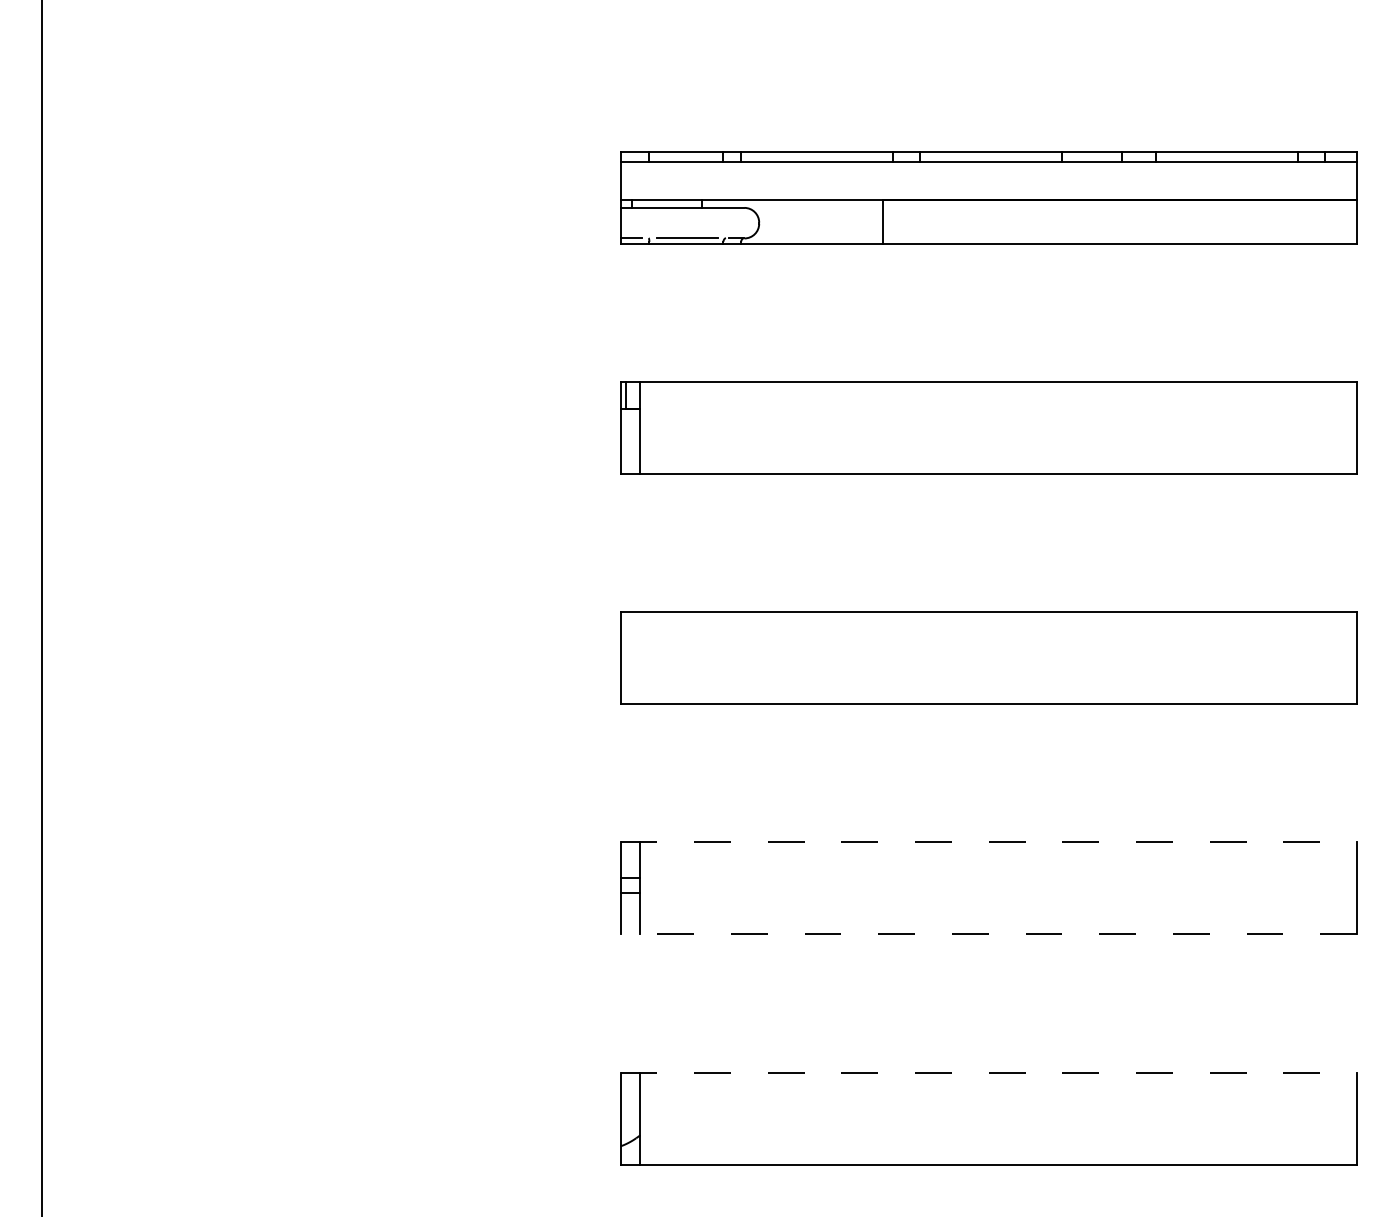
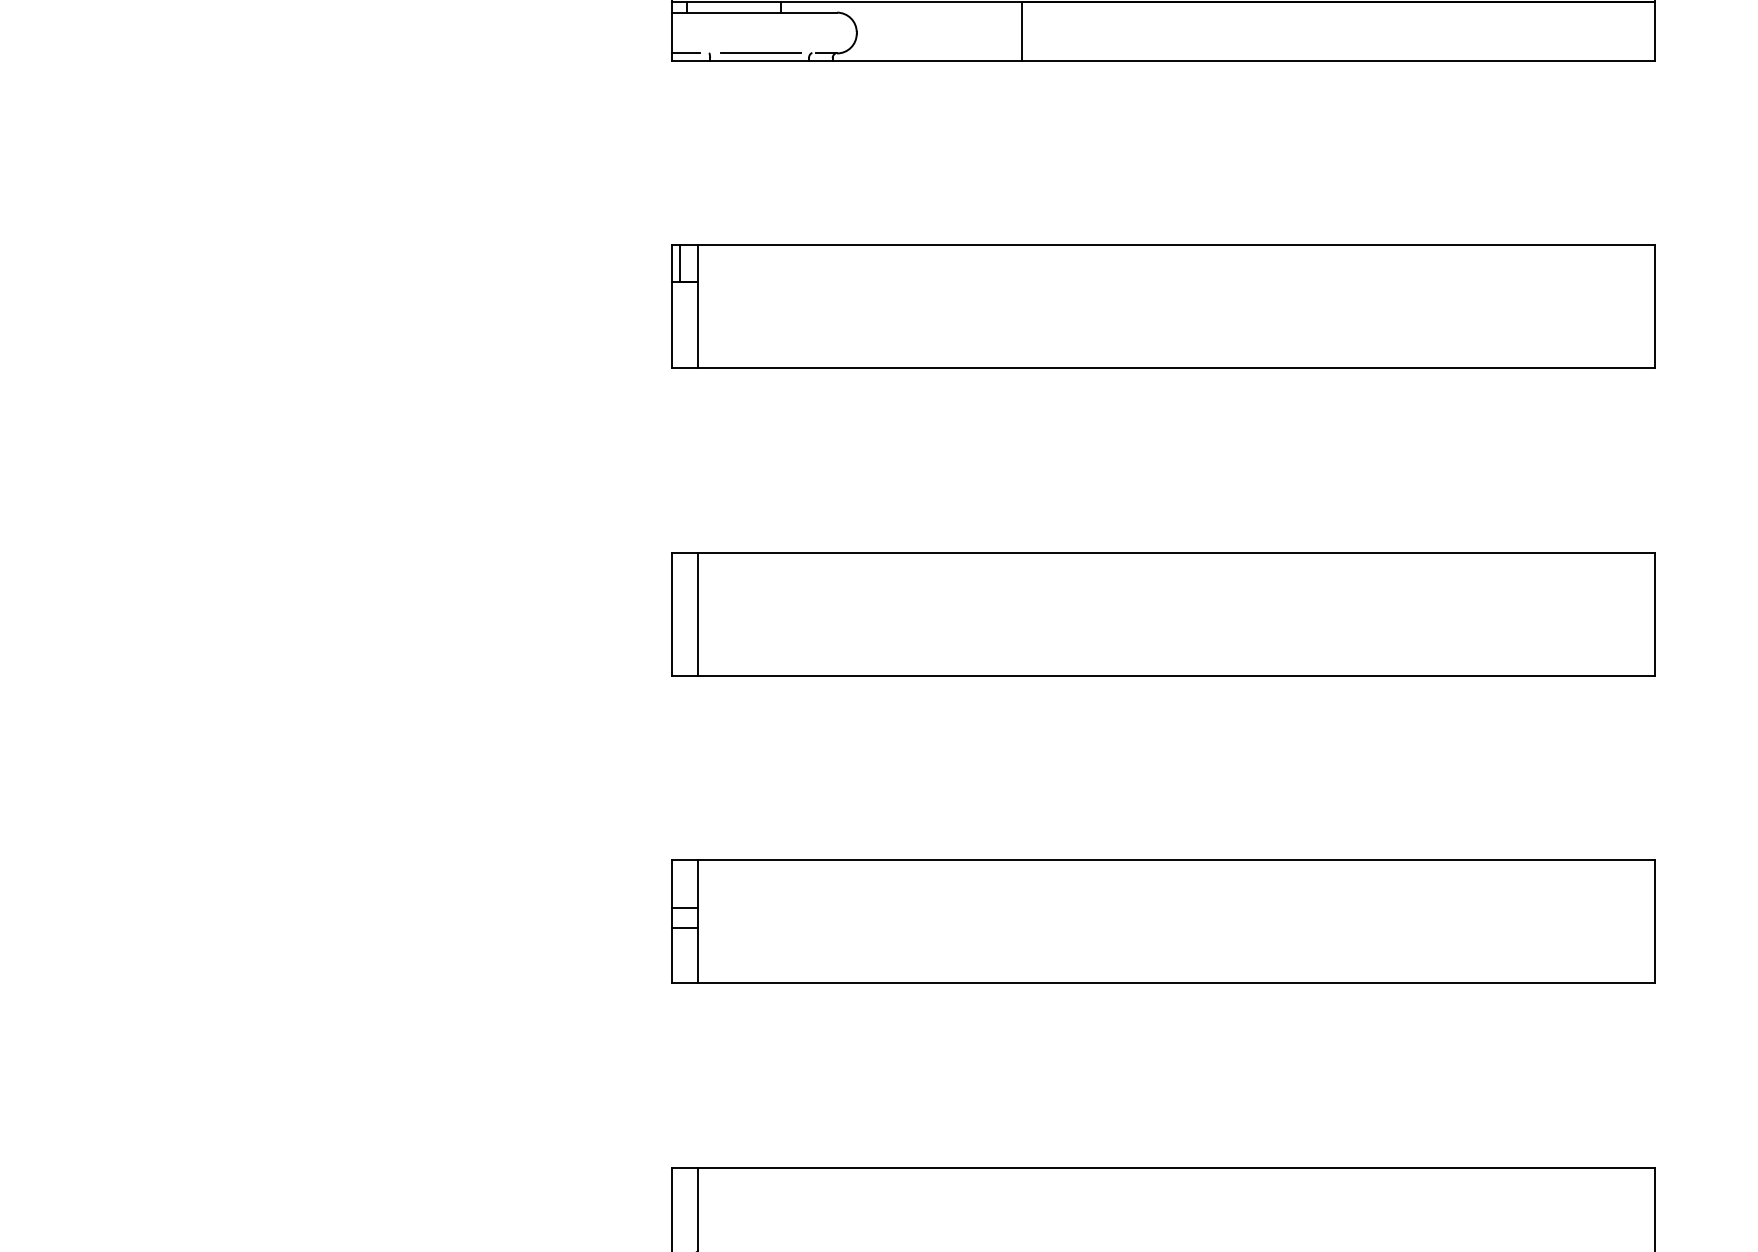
line: (640, 658) -> (698, 614), added
line: (989, 842) -> (1164, 860), dashed -> solid
line: (988, 934) -> (1163, 983), dashed -> solid
line: (989, 1072) -> (1164, 1167), dashed -> solid

